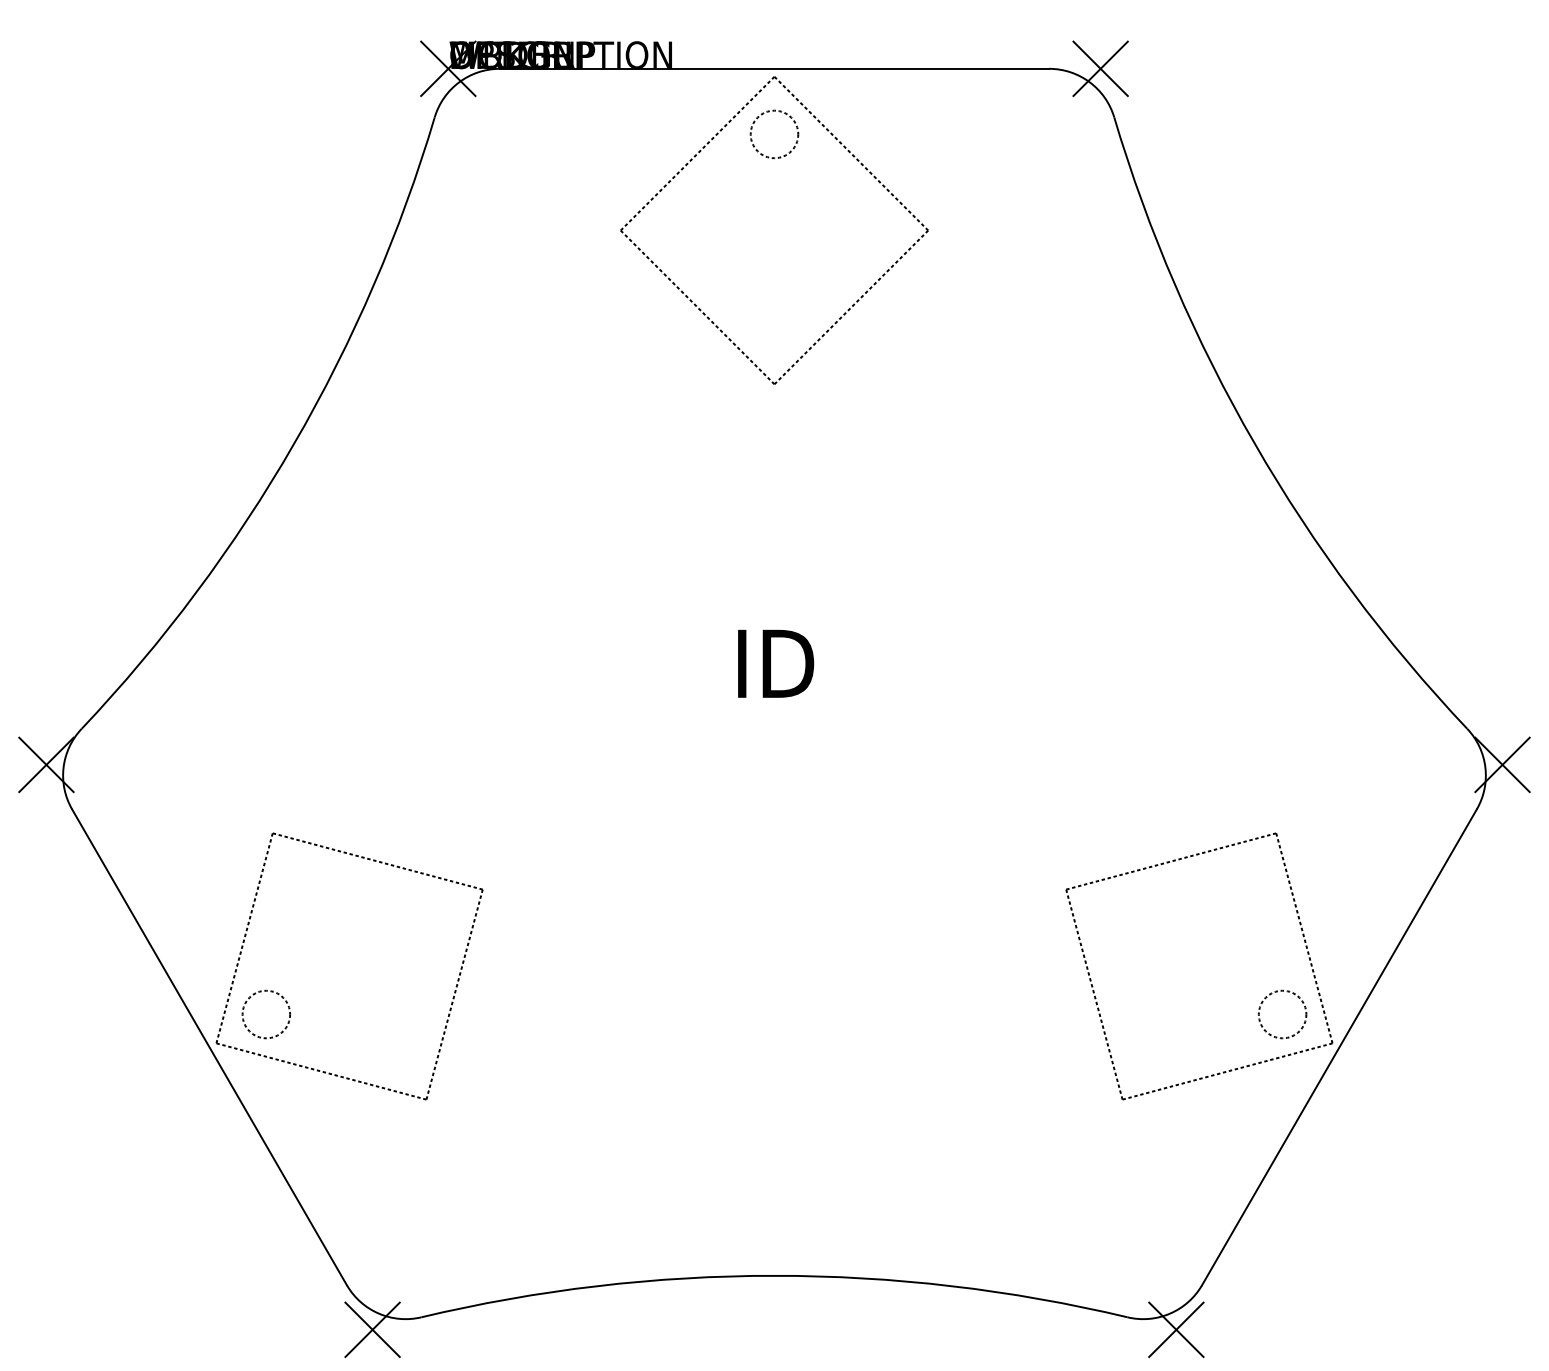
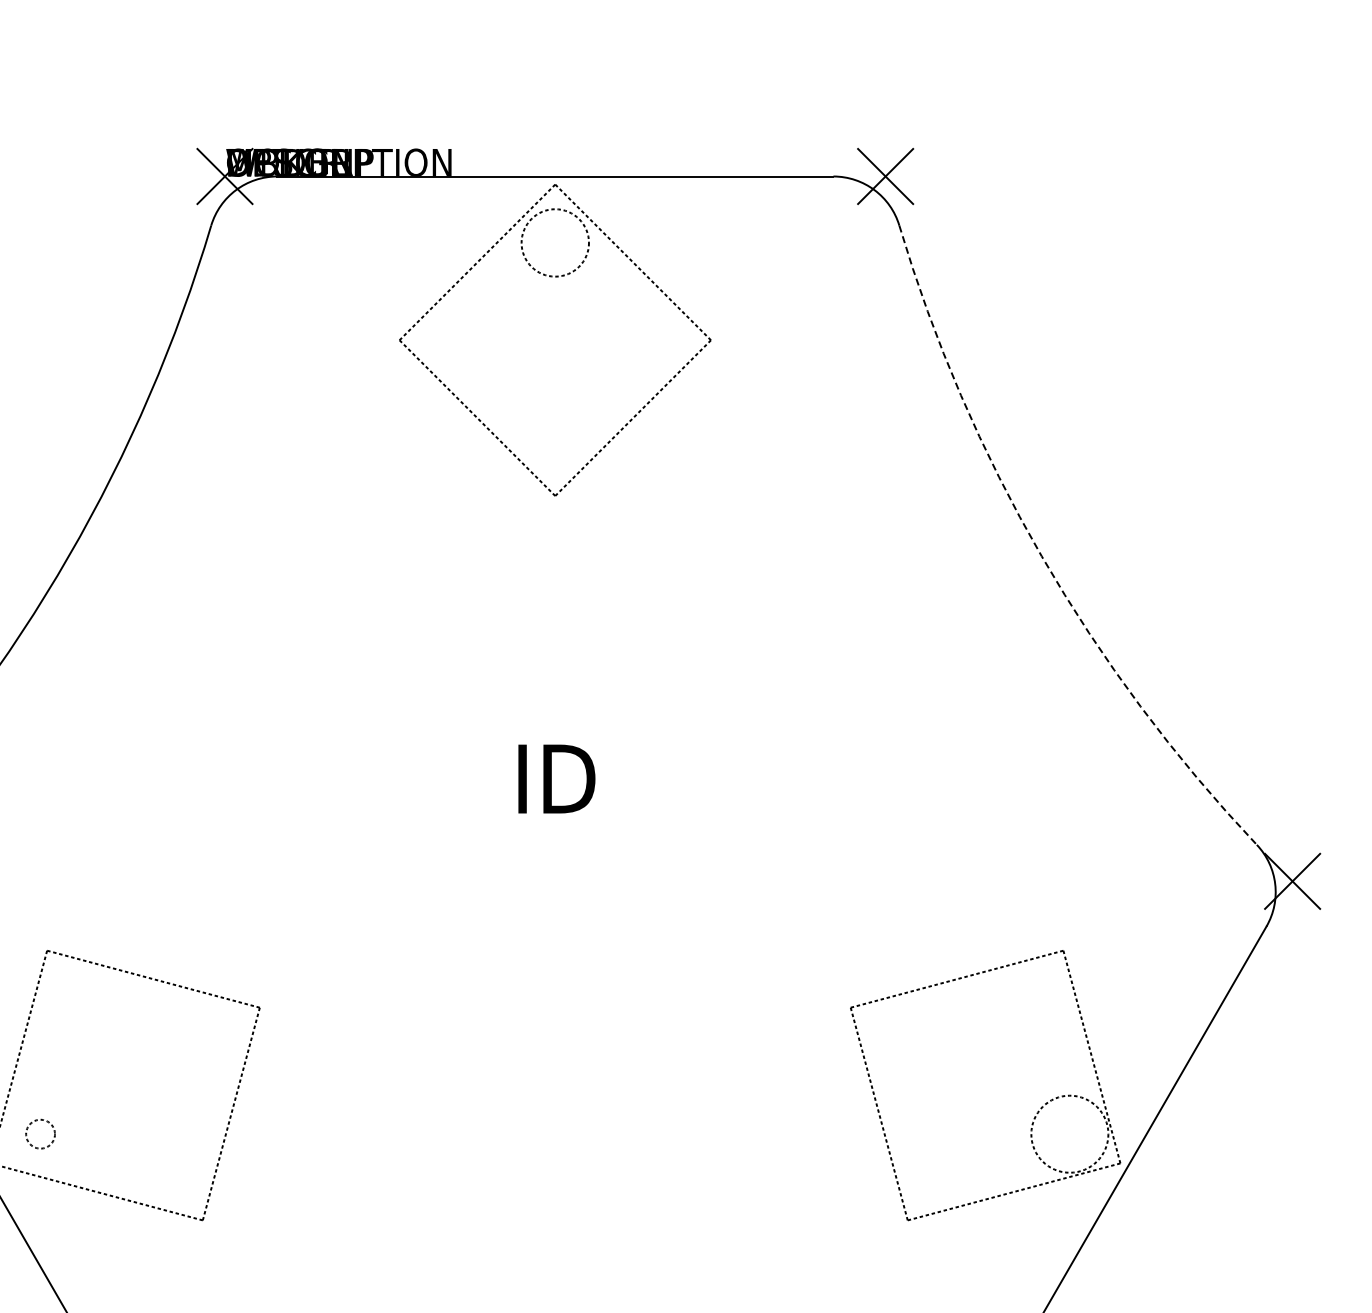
circle: (774, 134) -> (555, 243), size x1.4
arc: (1254, 443) -> (1041, 555), solid -> dashed
circle: (265, 1014) -> (39, 1134), size x0.6
circle: (1282, 1014) -> (1069, 1134), size x1.6

